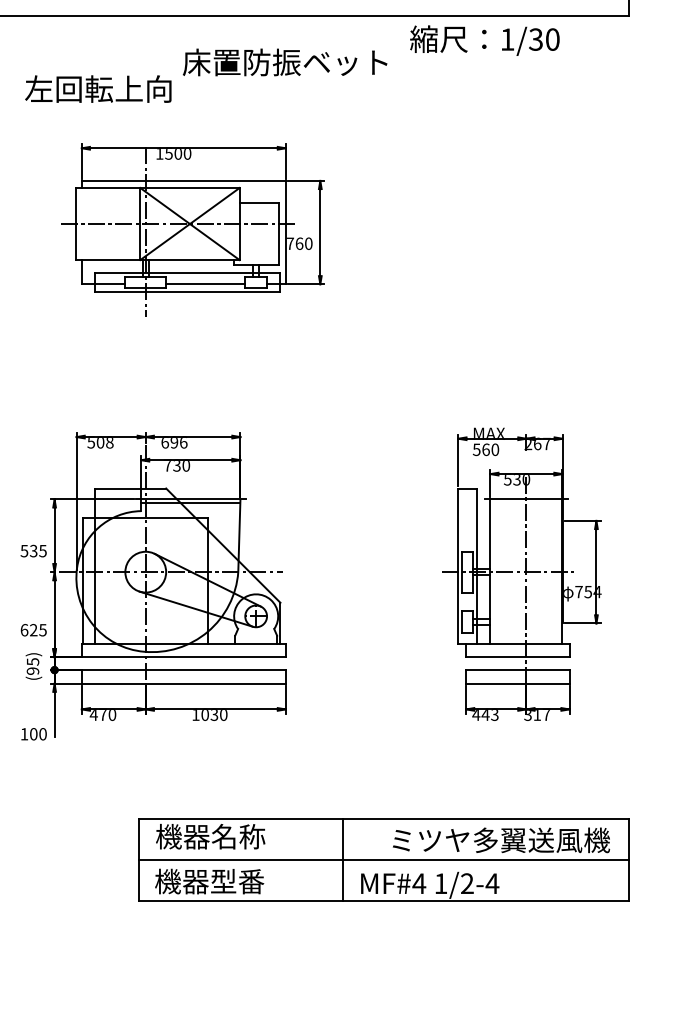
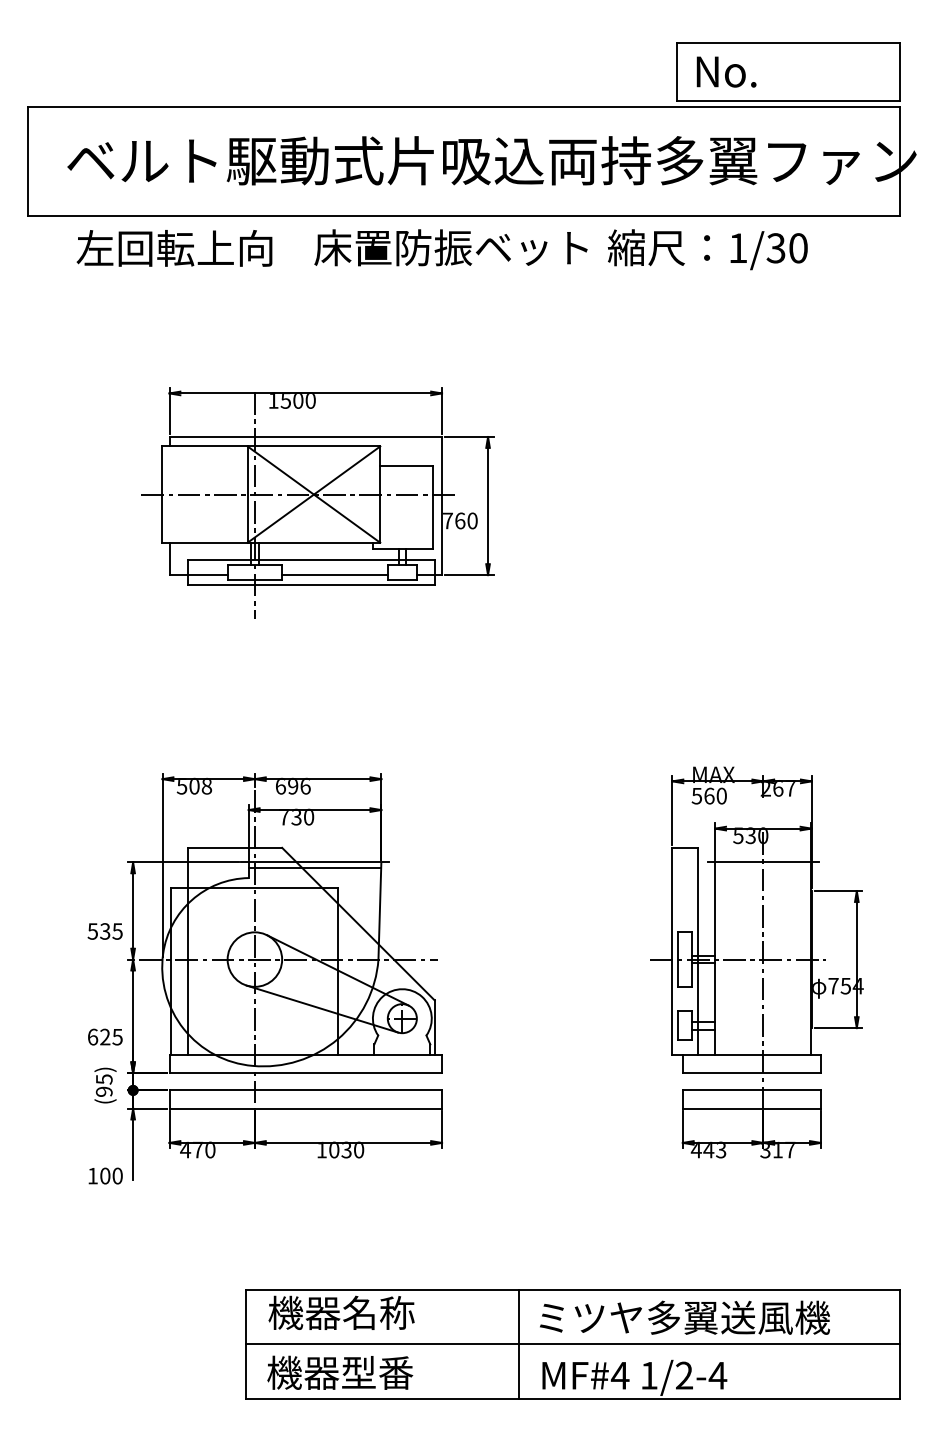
text: (284, 62) -> (450, 247), moved
text: (98, 89) -> (174, 248), moved
text: (501, 840) -> (684, 1317), moved

